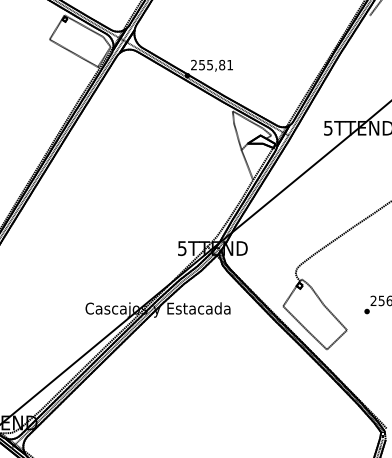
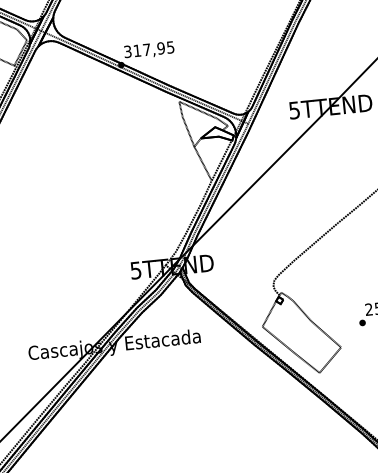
text: (211, 65) -> (148, 50), 255,81 -> 317,95

